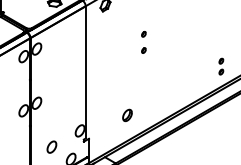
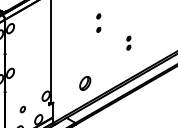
part: (221, 66) -> (128, 43), moved
part: (127, 115) -> (85, 83), size x1.4
part: (51, 146) -> (22, 109), size x0.6

